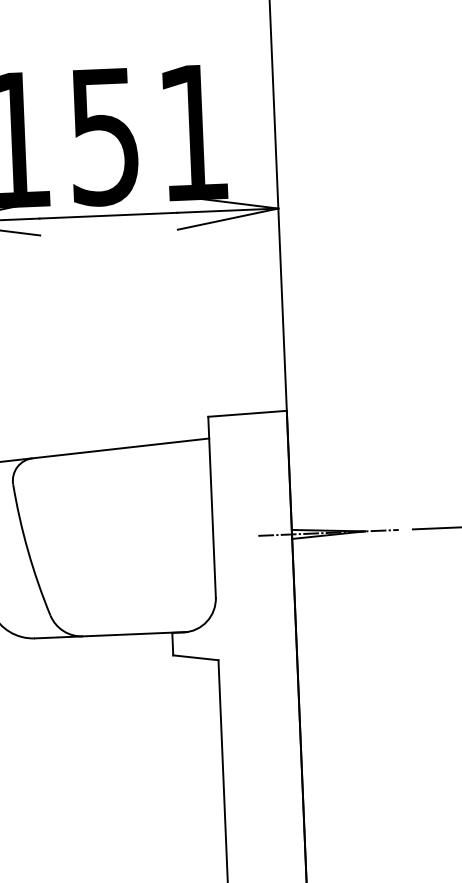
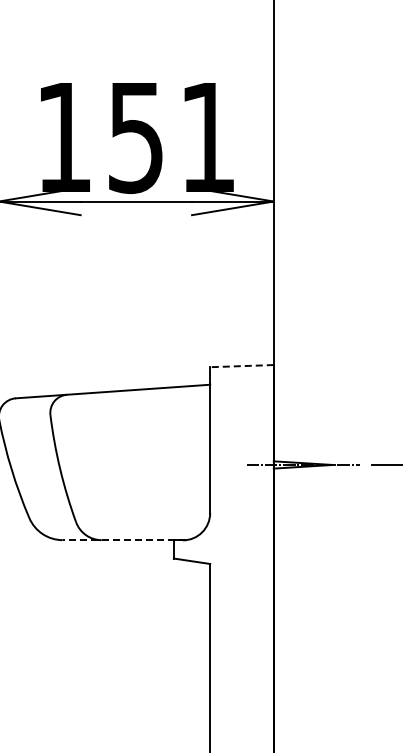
line: (246, 414) -> (241, 366), solid -> dashed
line: (111, 635) -> (124, 540), solid -> dashed

